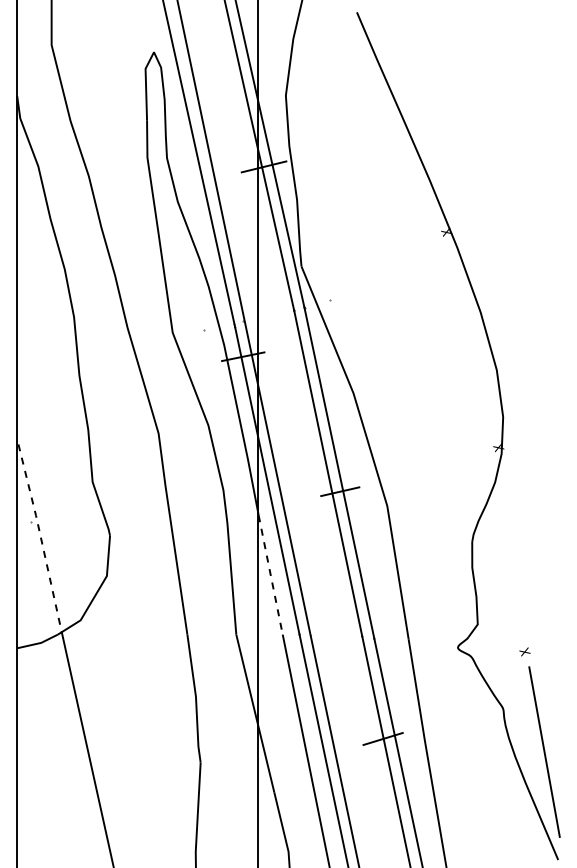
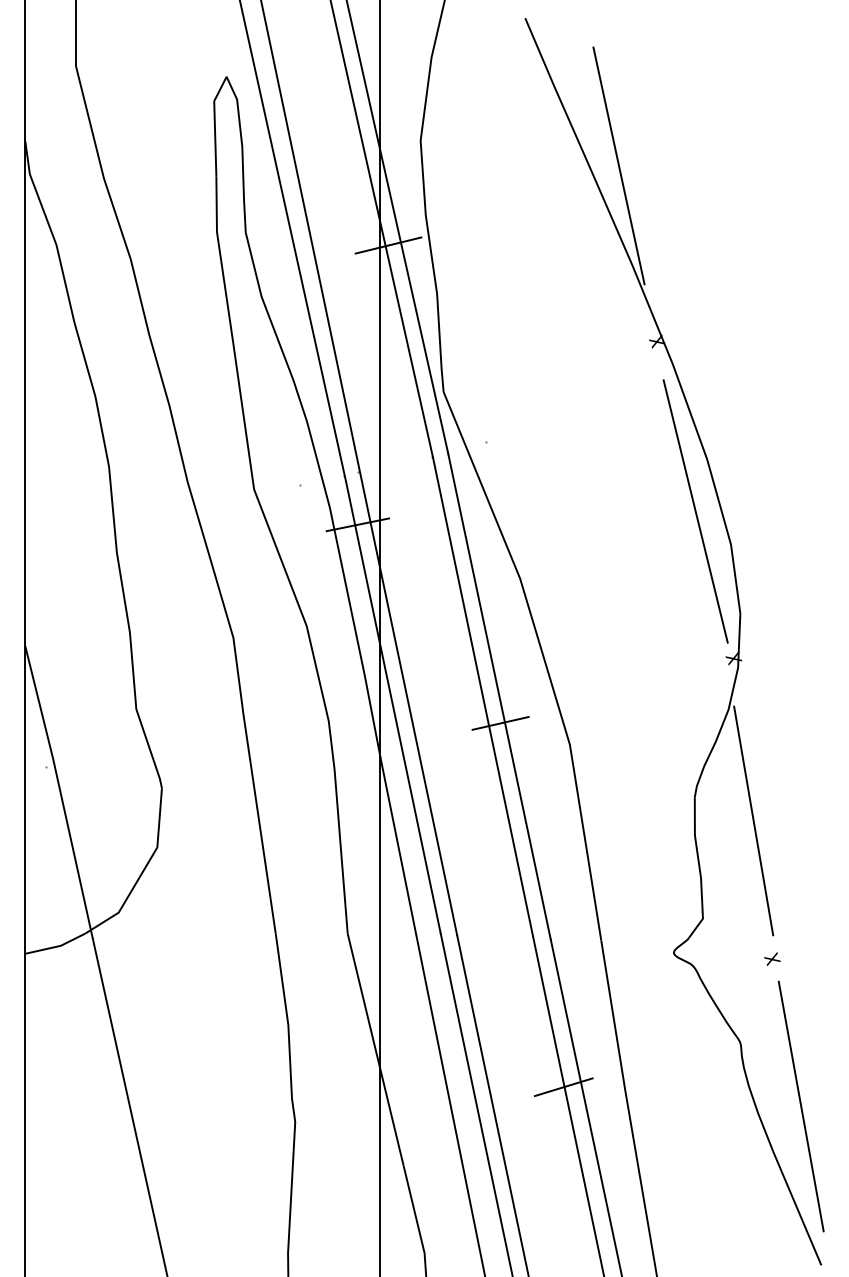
line: (420, 112) -> (618, 165), added
line: (472, 347) -> (695, 511), added
line: (41, 538) -> (61, 792), dashed -> solid
line: (511, 557) -> (752, 820), added
line: (270, 575) -> (398, 846), dashed -> solid

